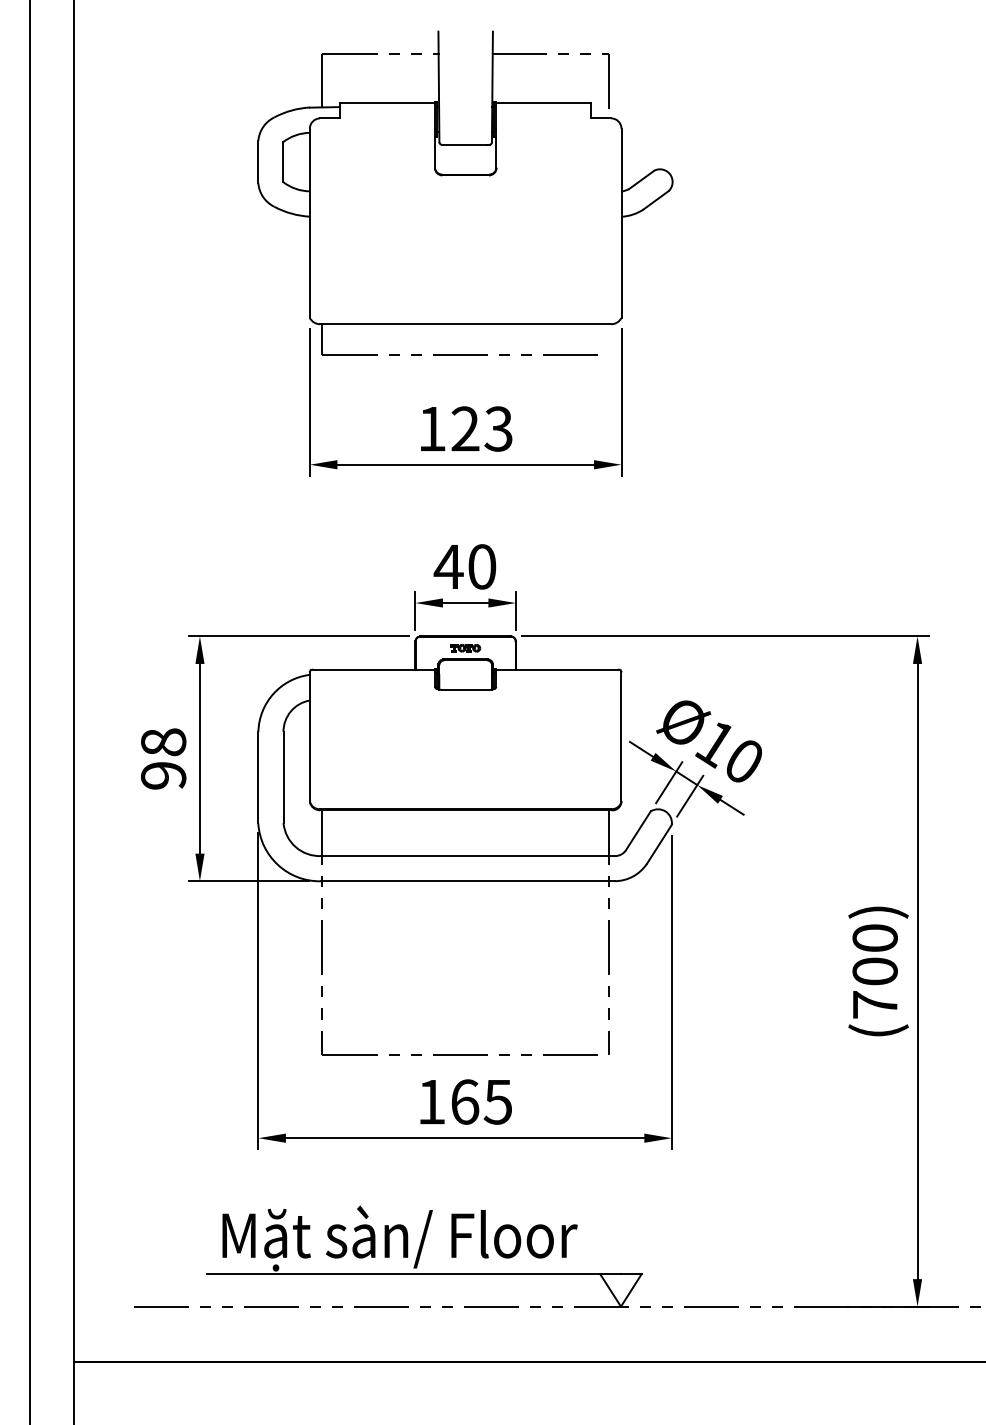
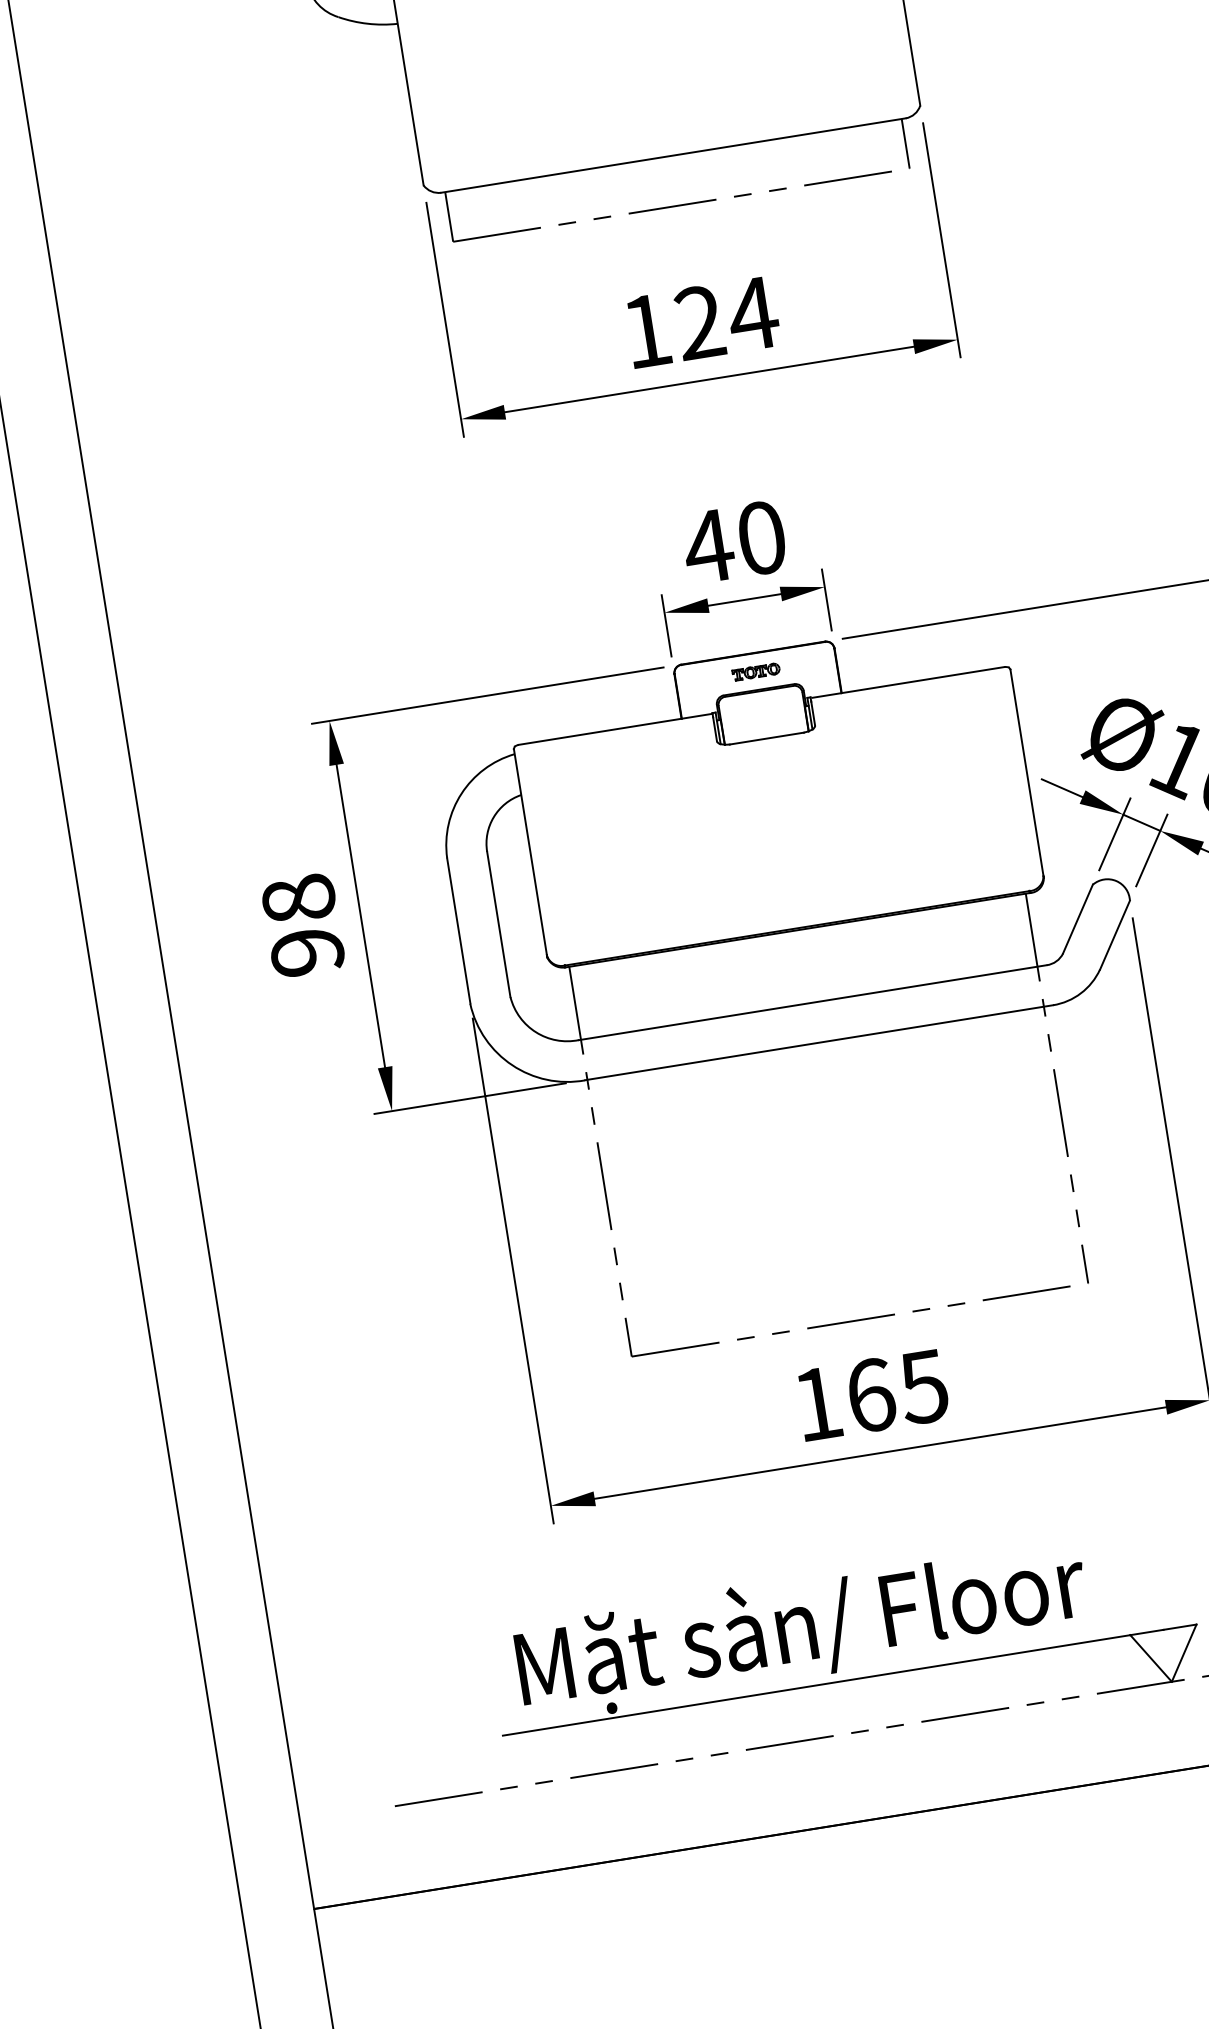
line: (608, 339) -> (905, 143), added
text: (498, 428) -> (752, 313), 123 -> 124

